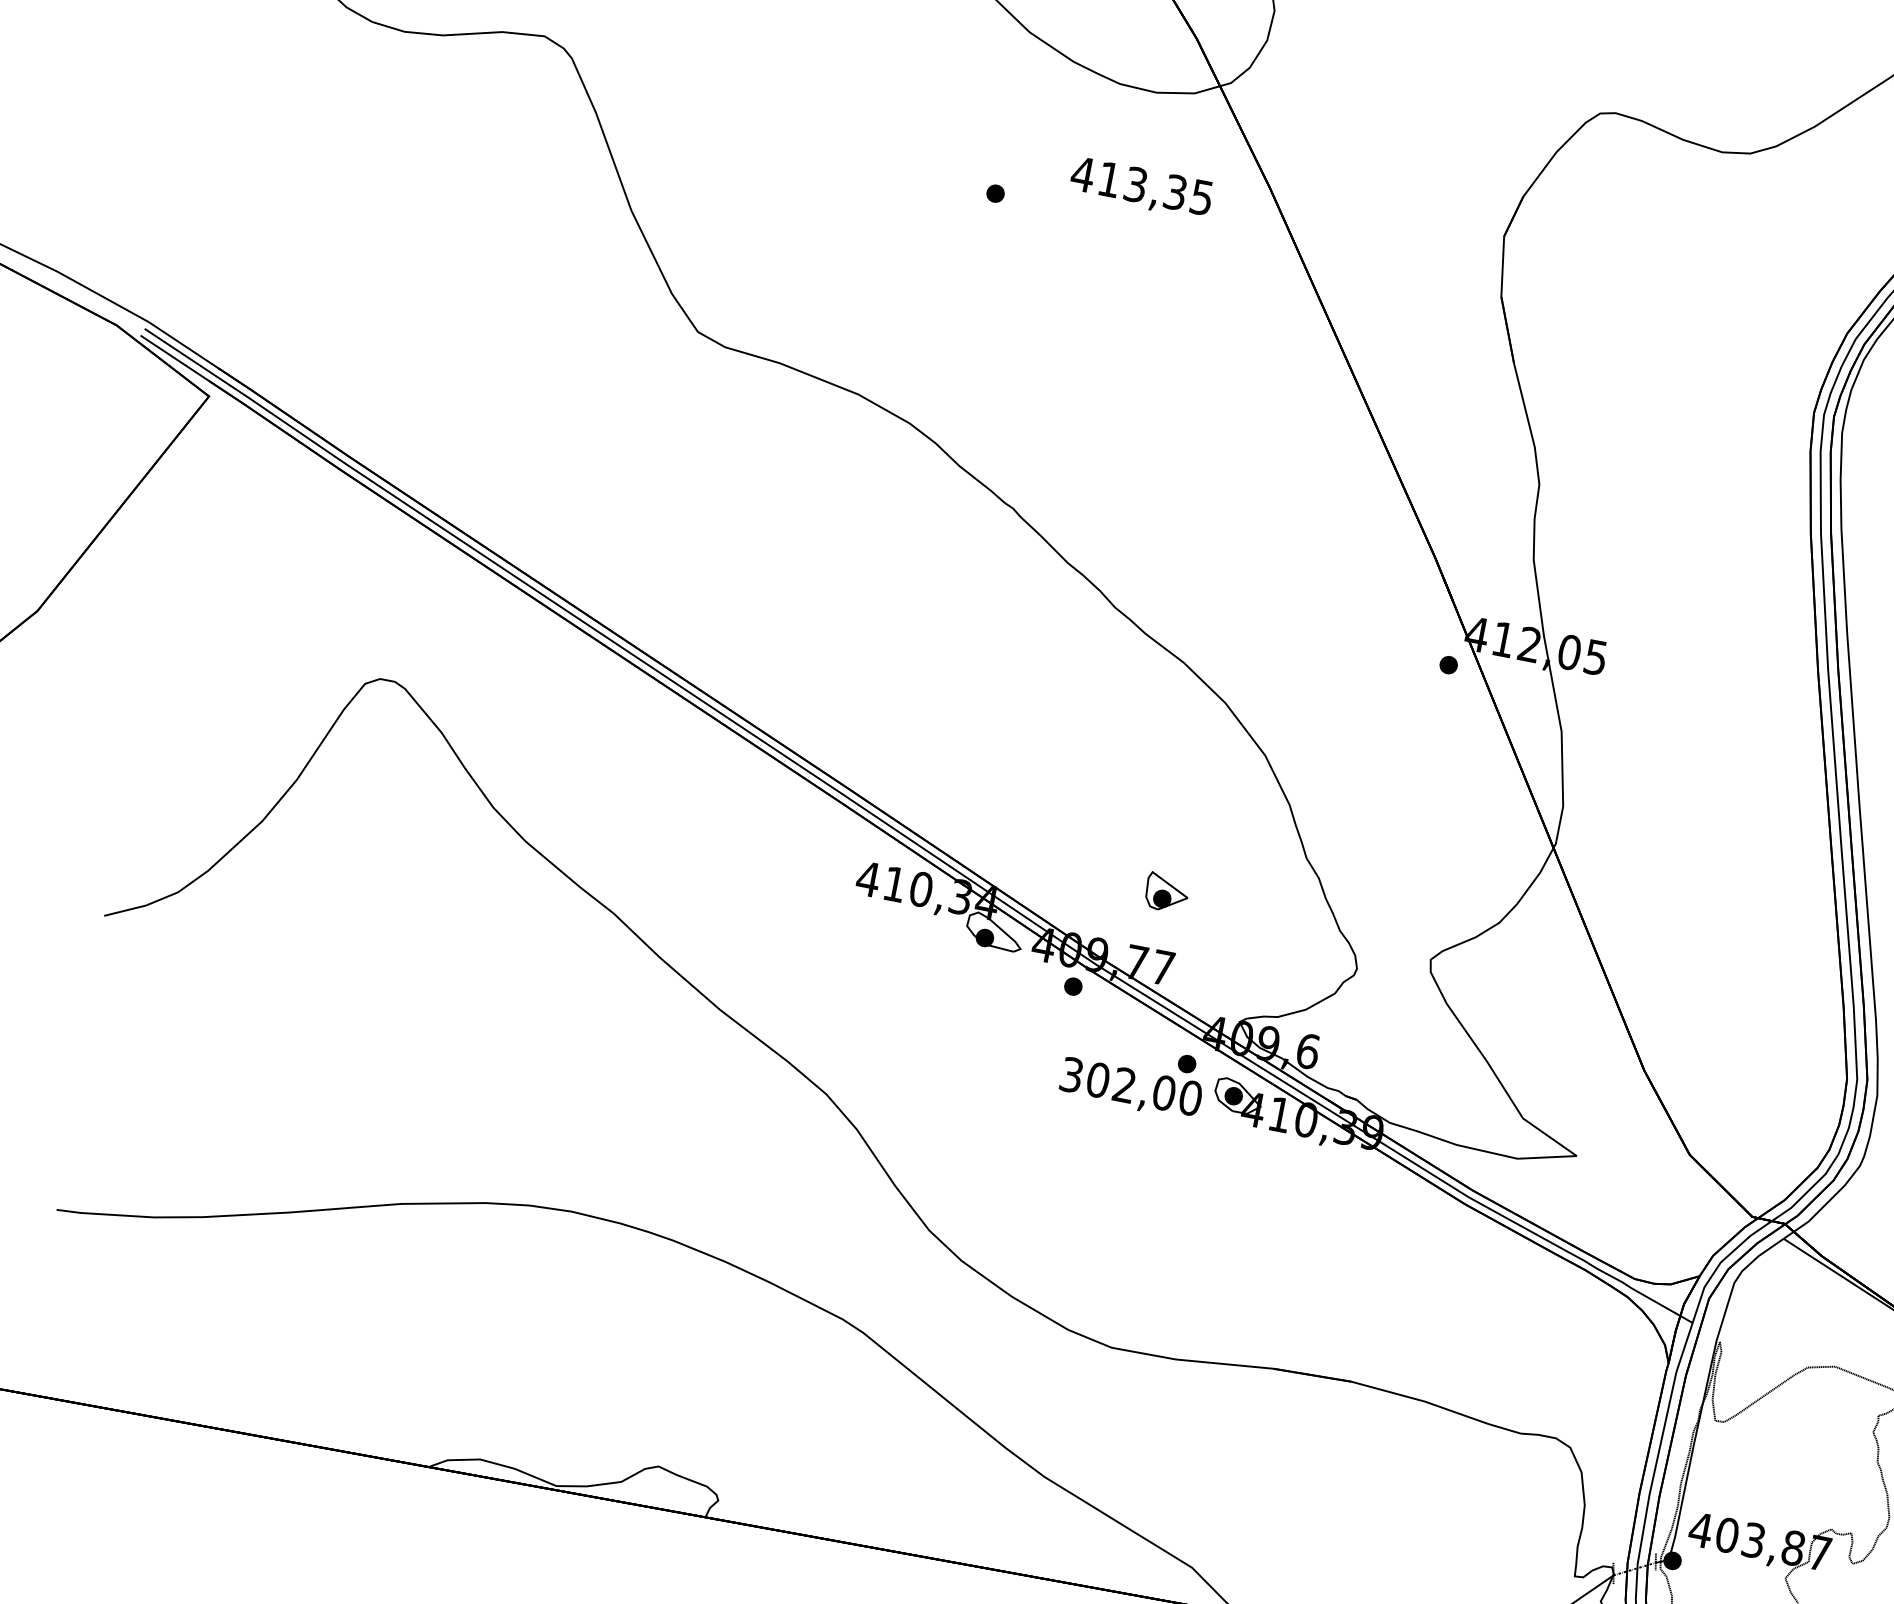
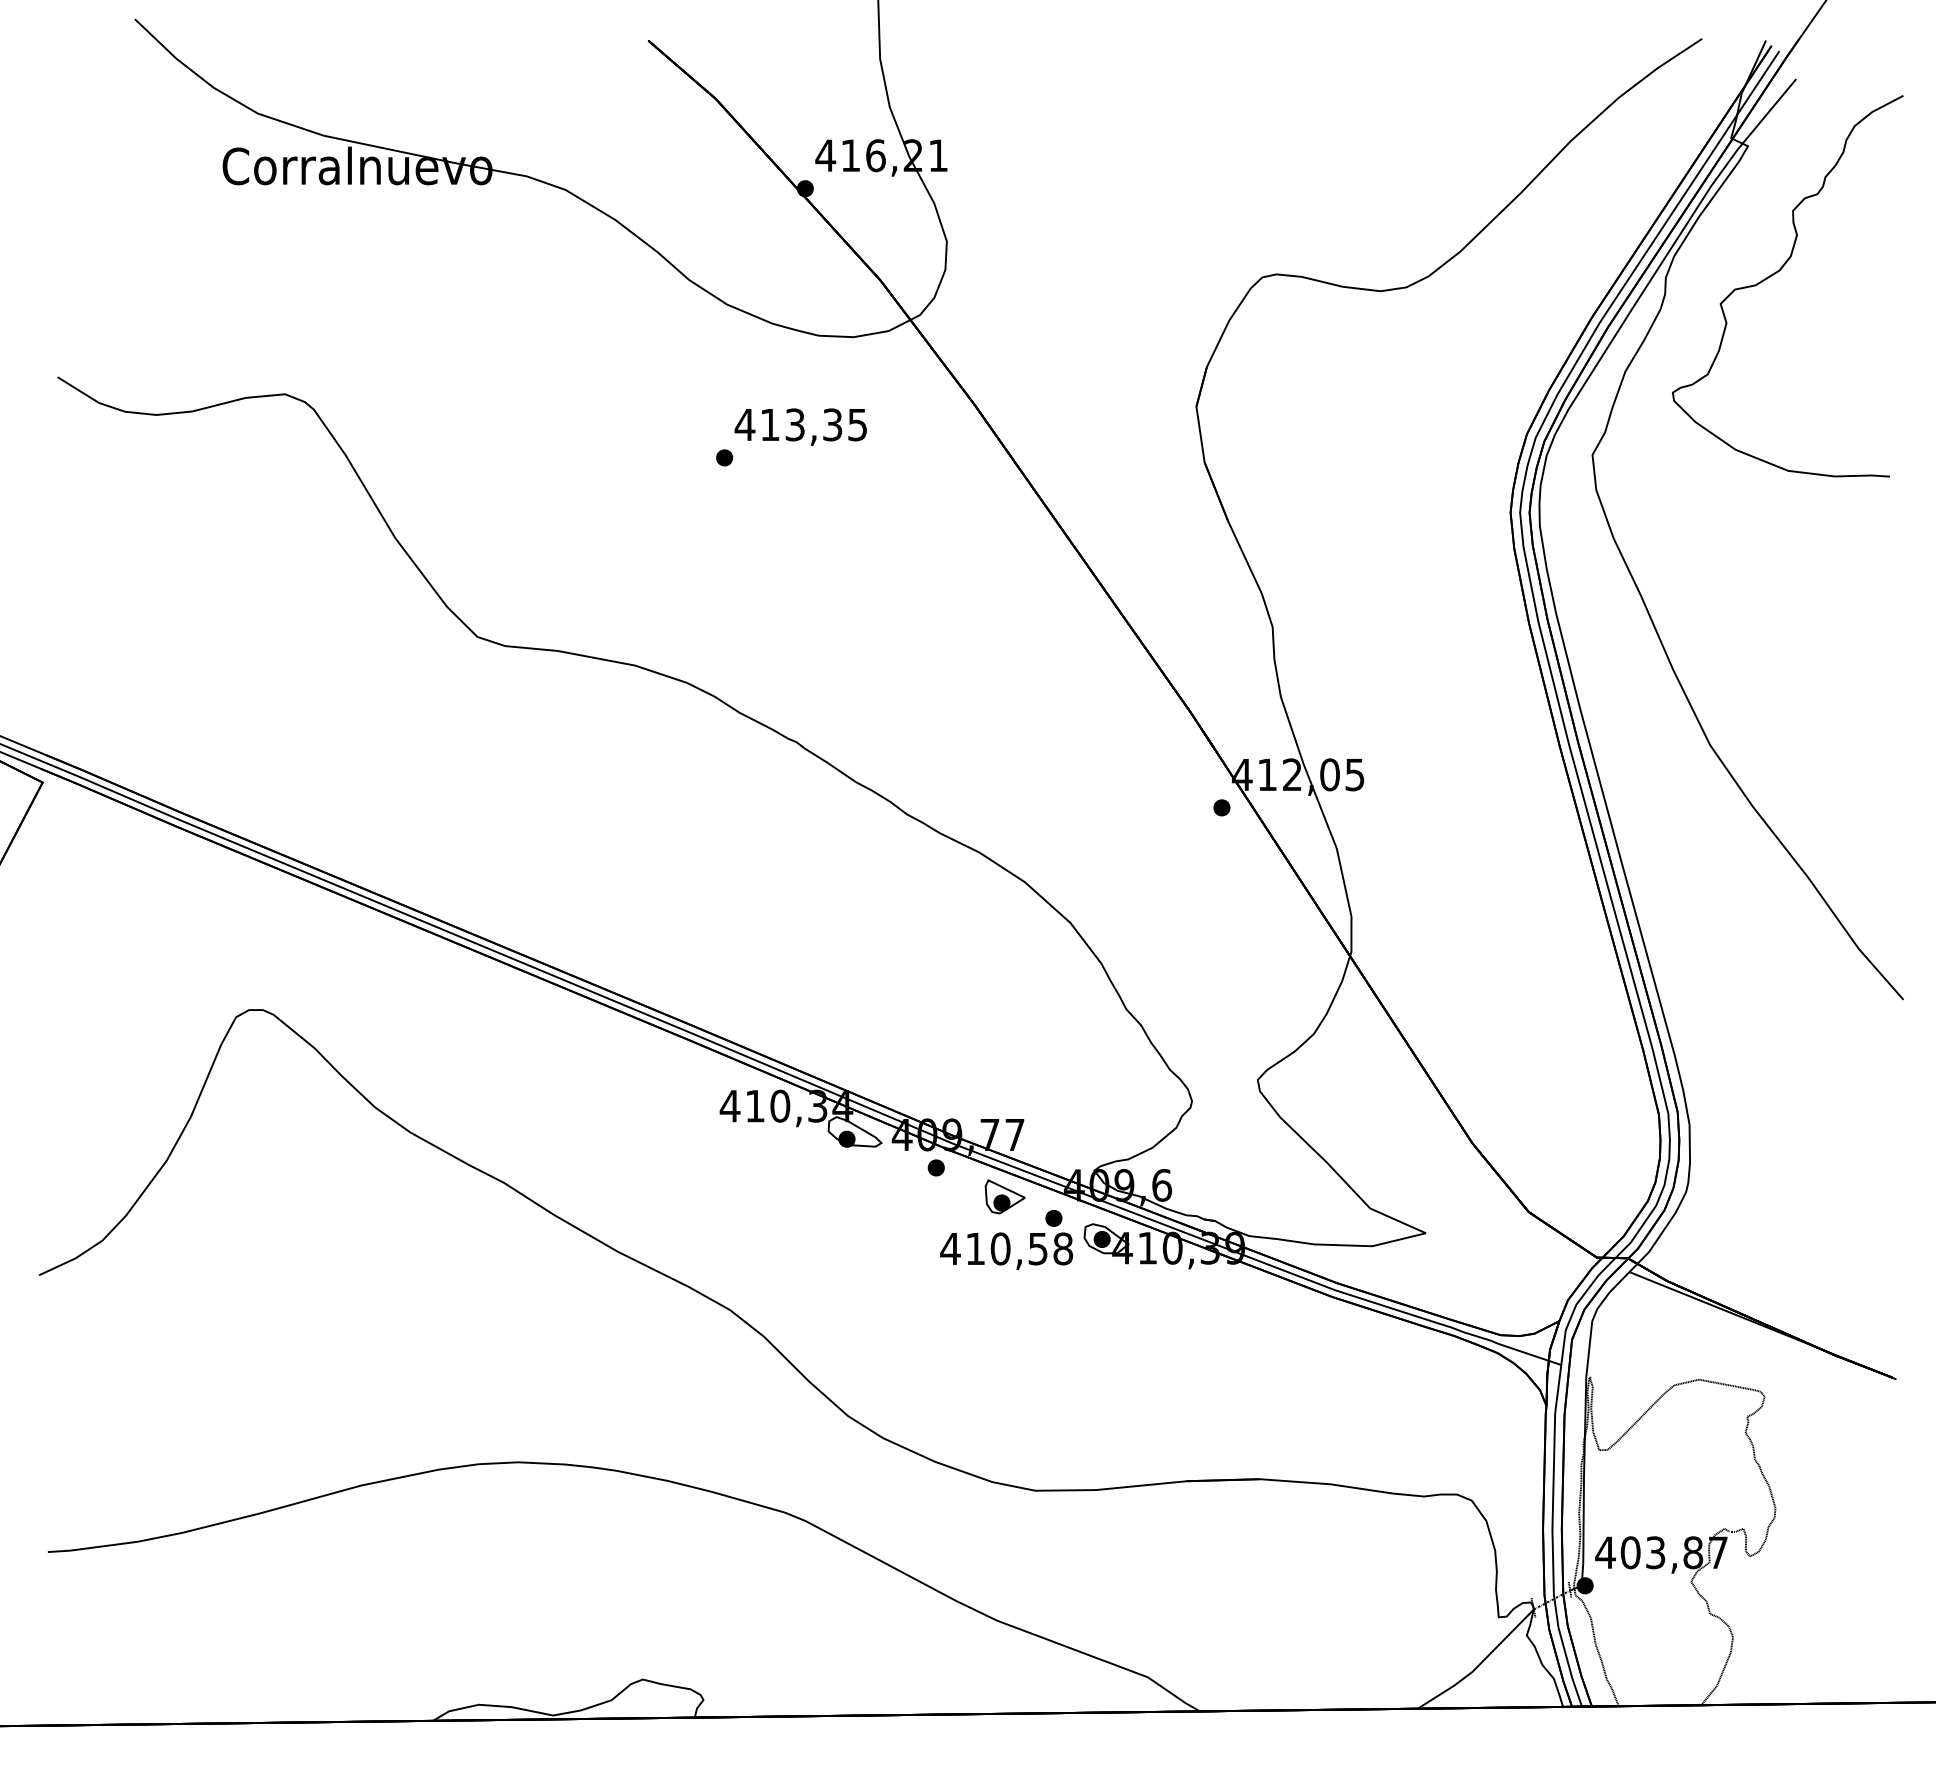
text: (1141, 187) -> (800, 426), moved
part: (1166, 892) -> (1004, 1196), moved
text: (1130, 1086) -> (1006, 1248), 302,00 -> 410,58

